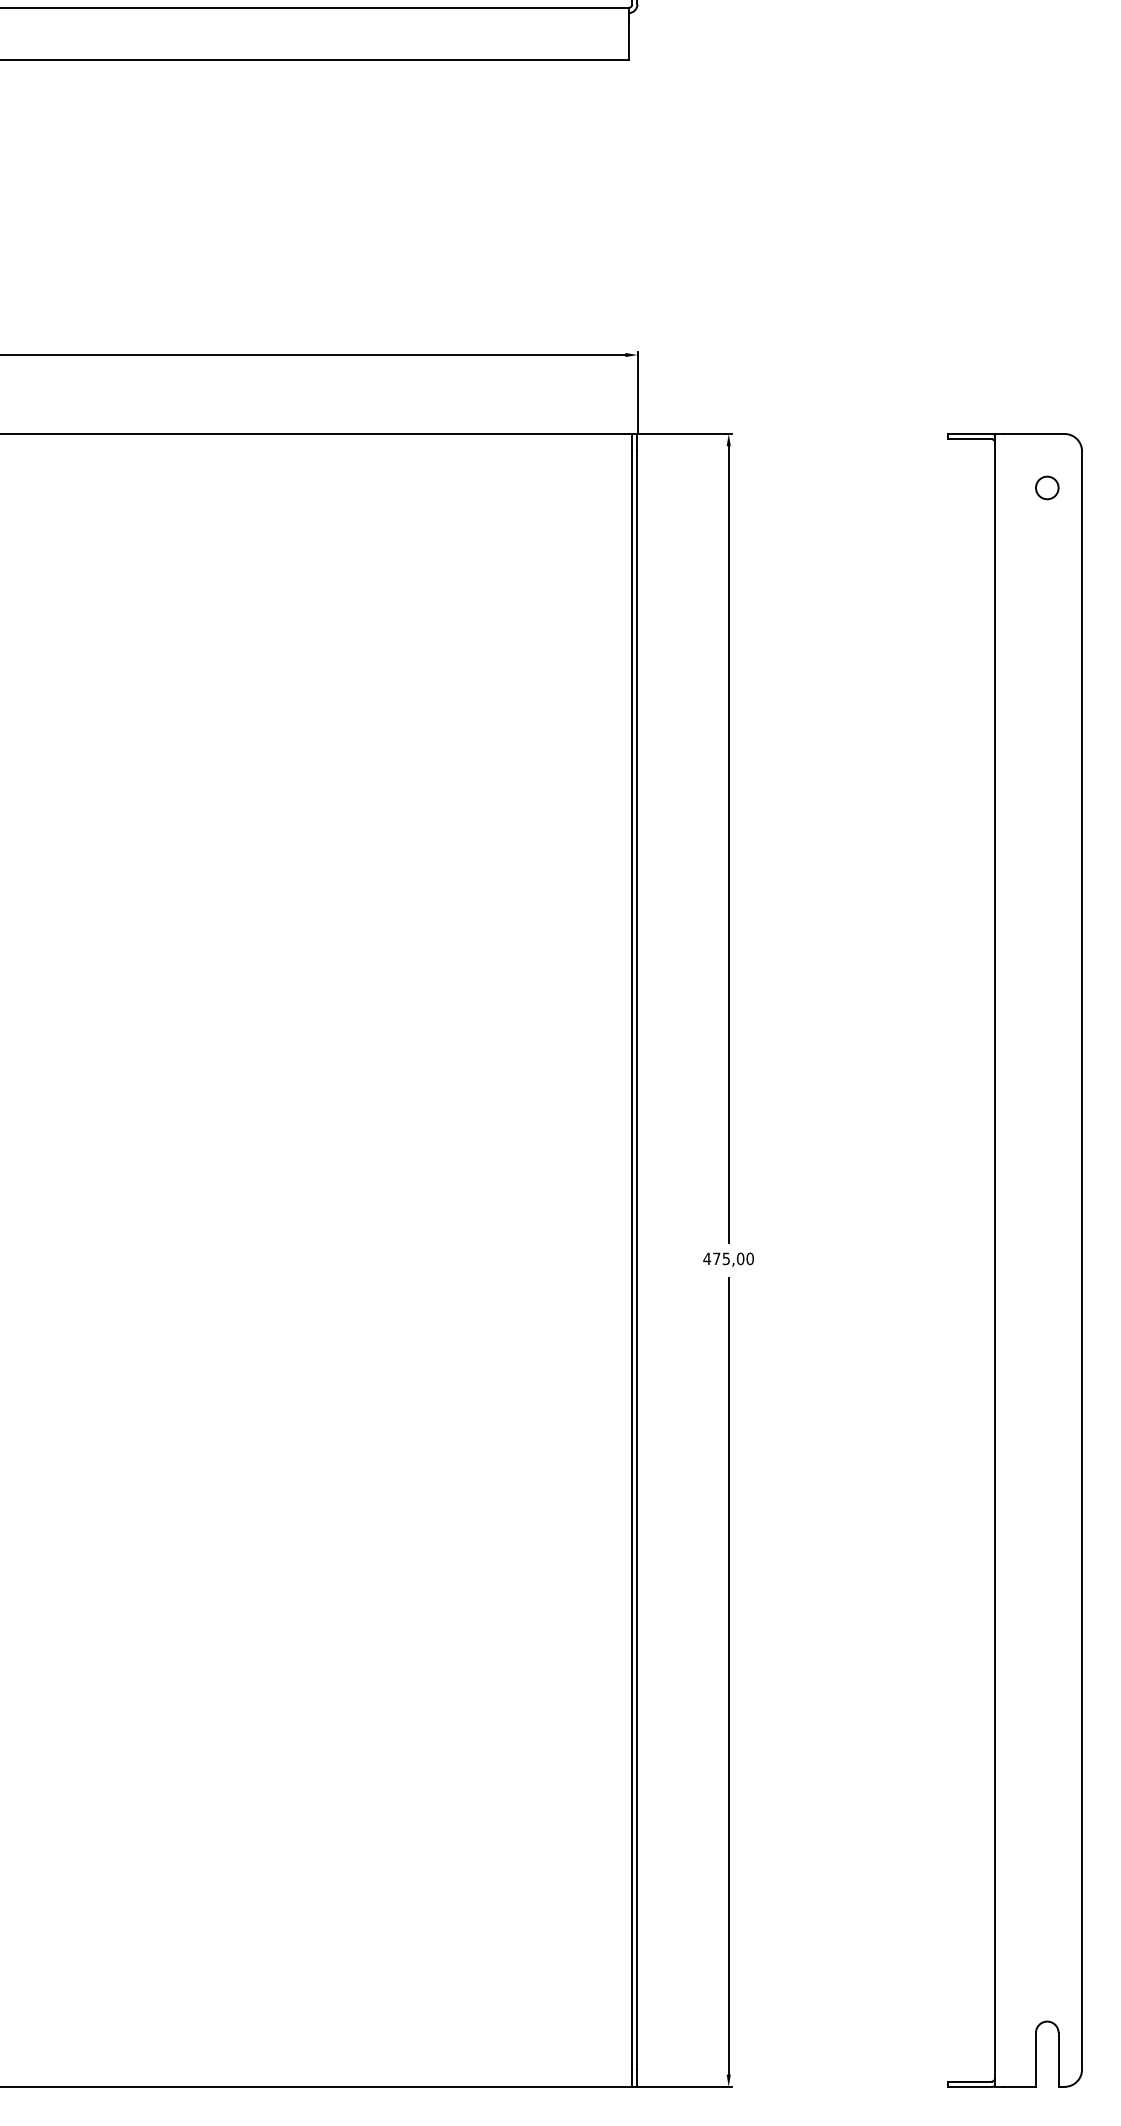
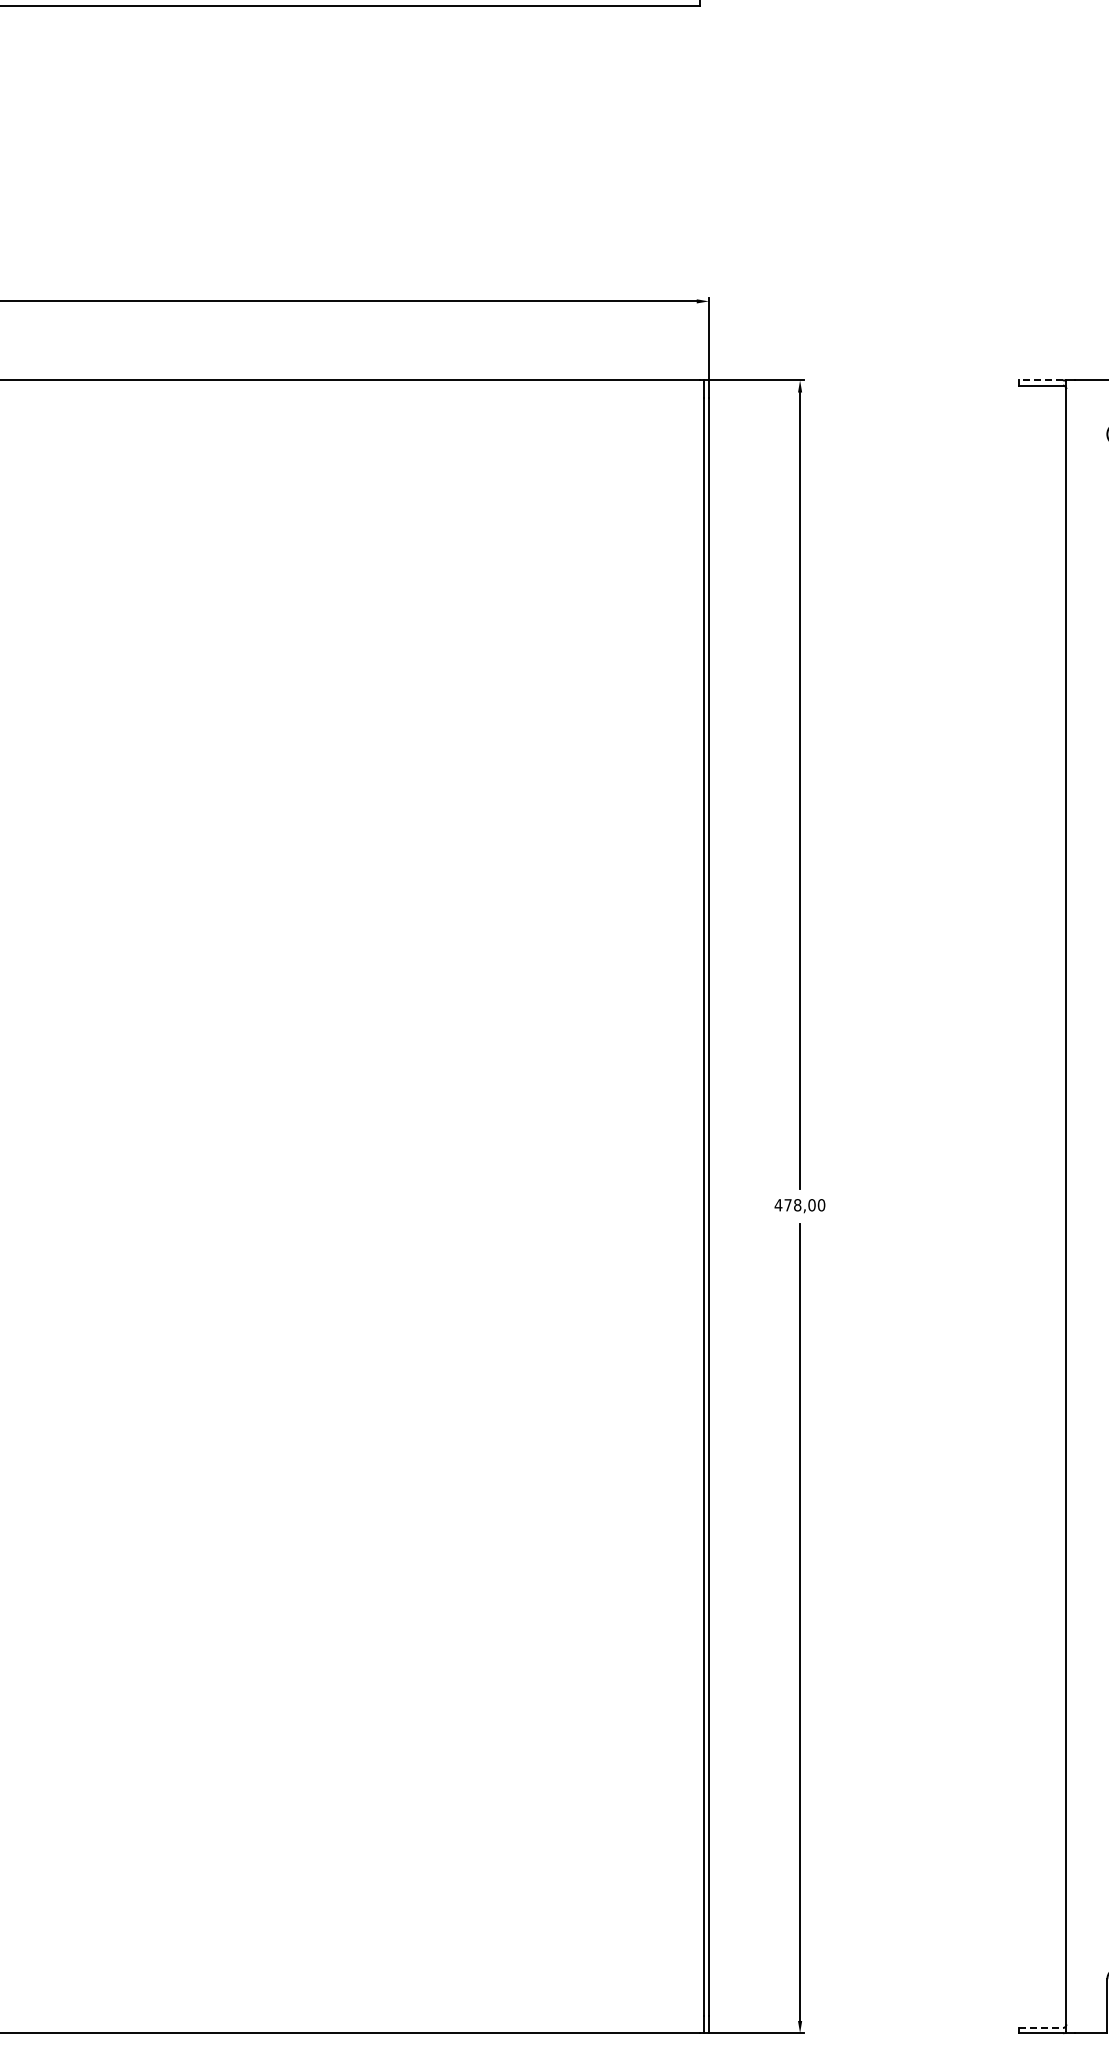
line: (969, 434) -> (1040, 380), solid -> dashed
text: (726, 1258) -> (797, 1204), 475,00 -> 478,00
line: (969, 2081) -> (1040, 2027), solid -> dashed

